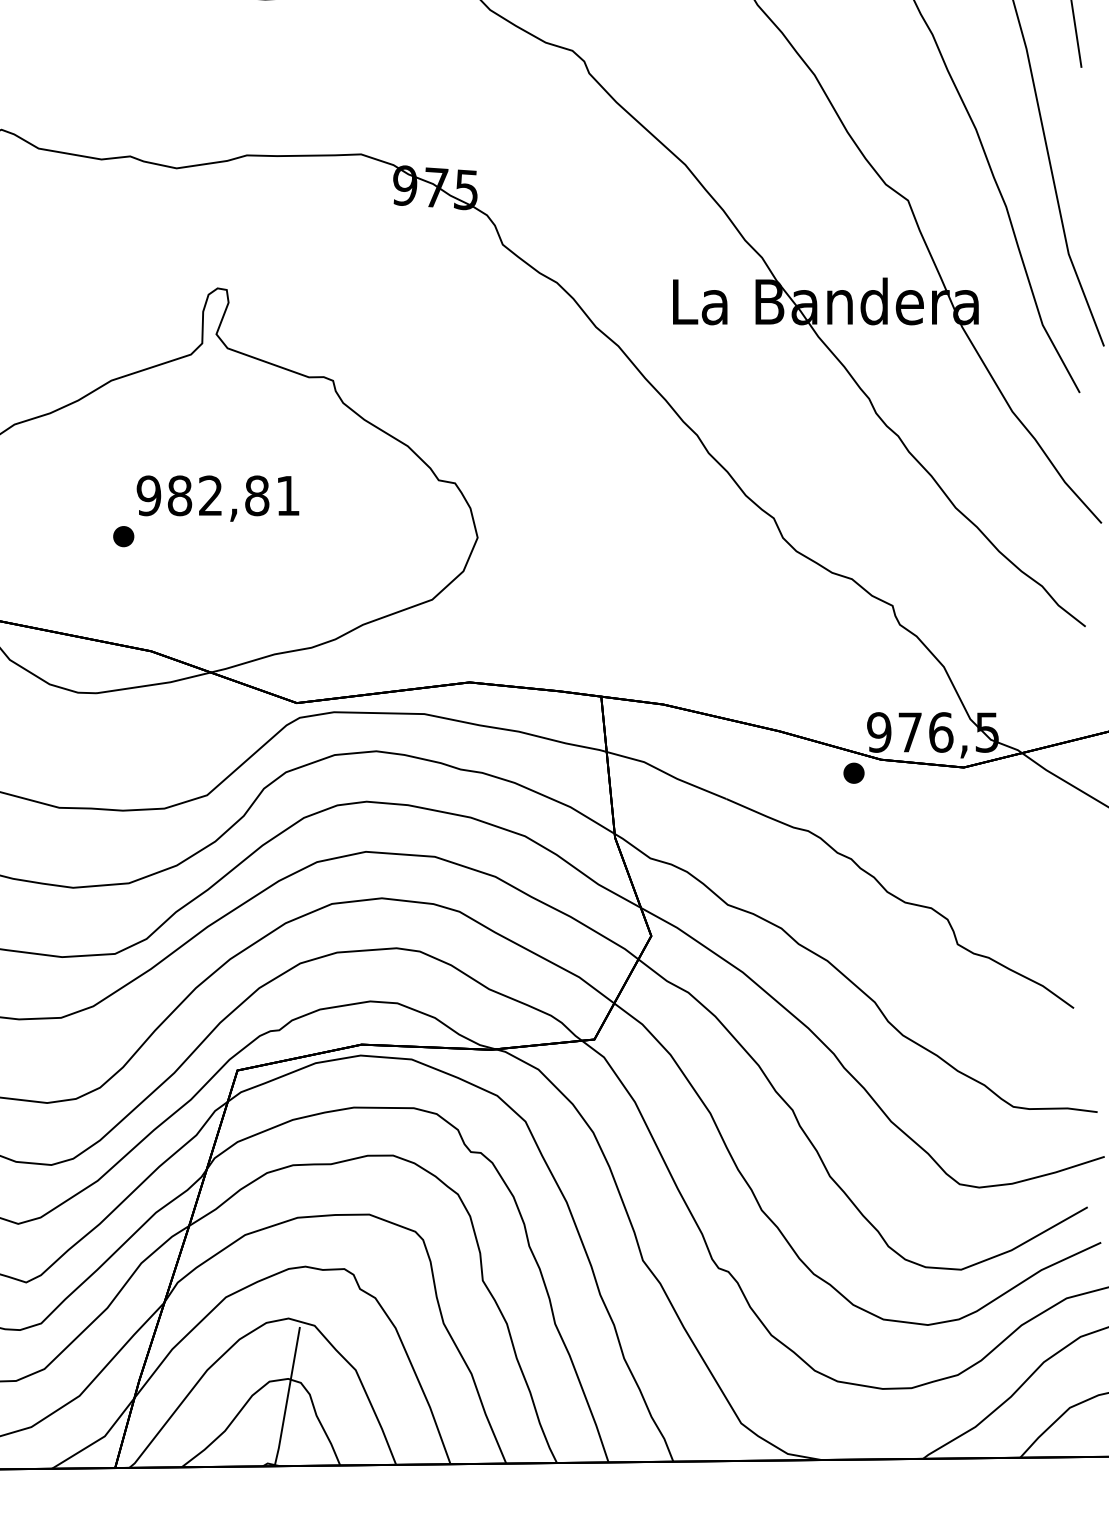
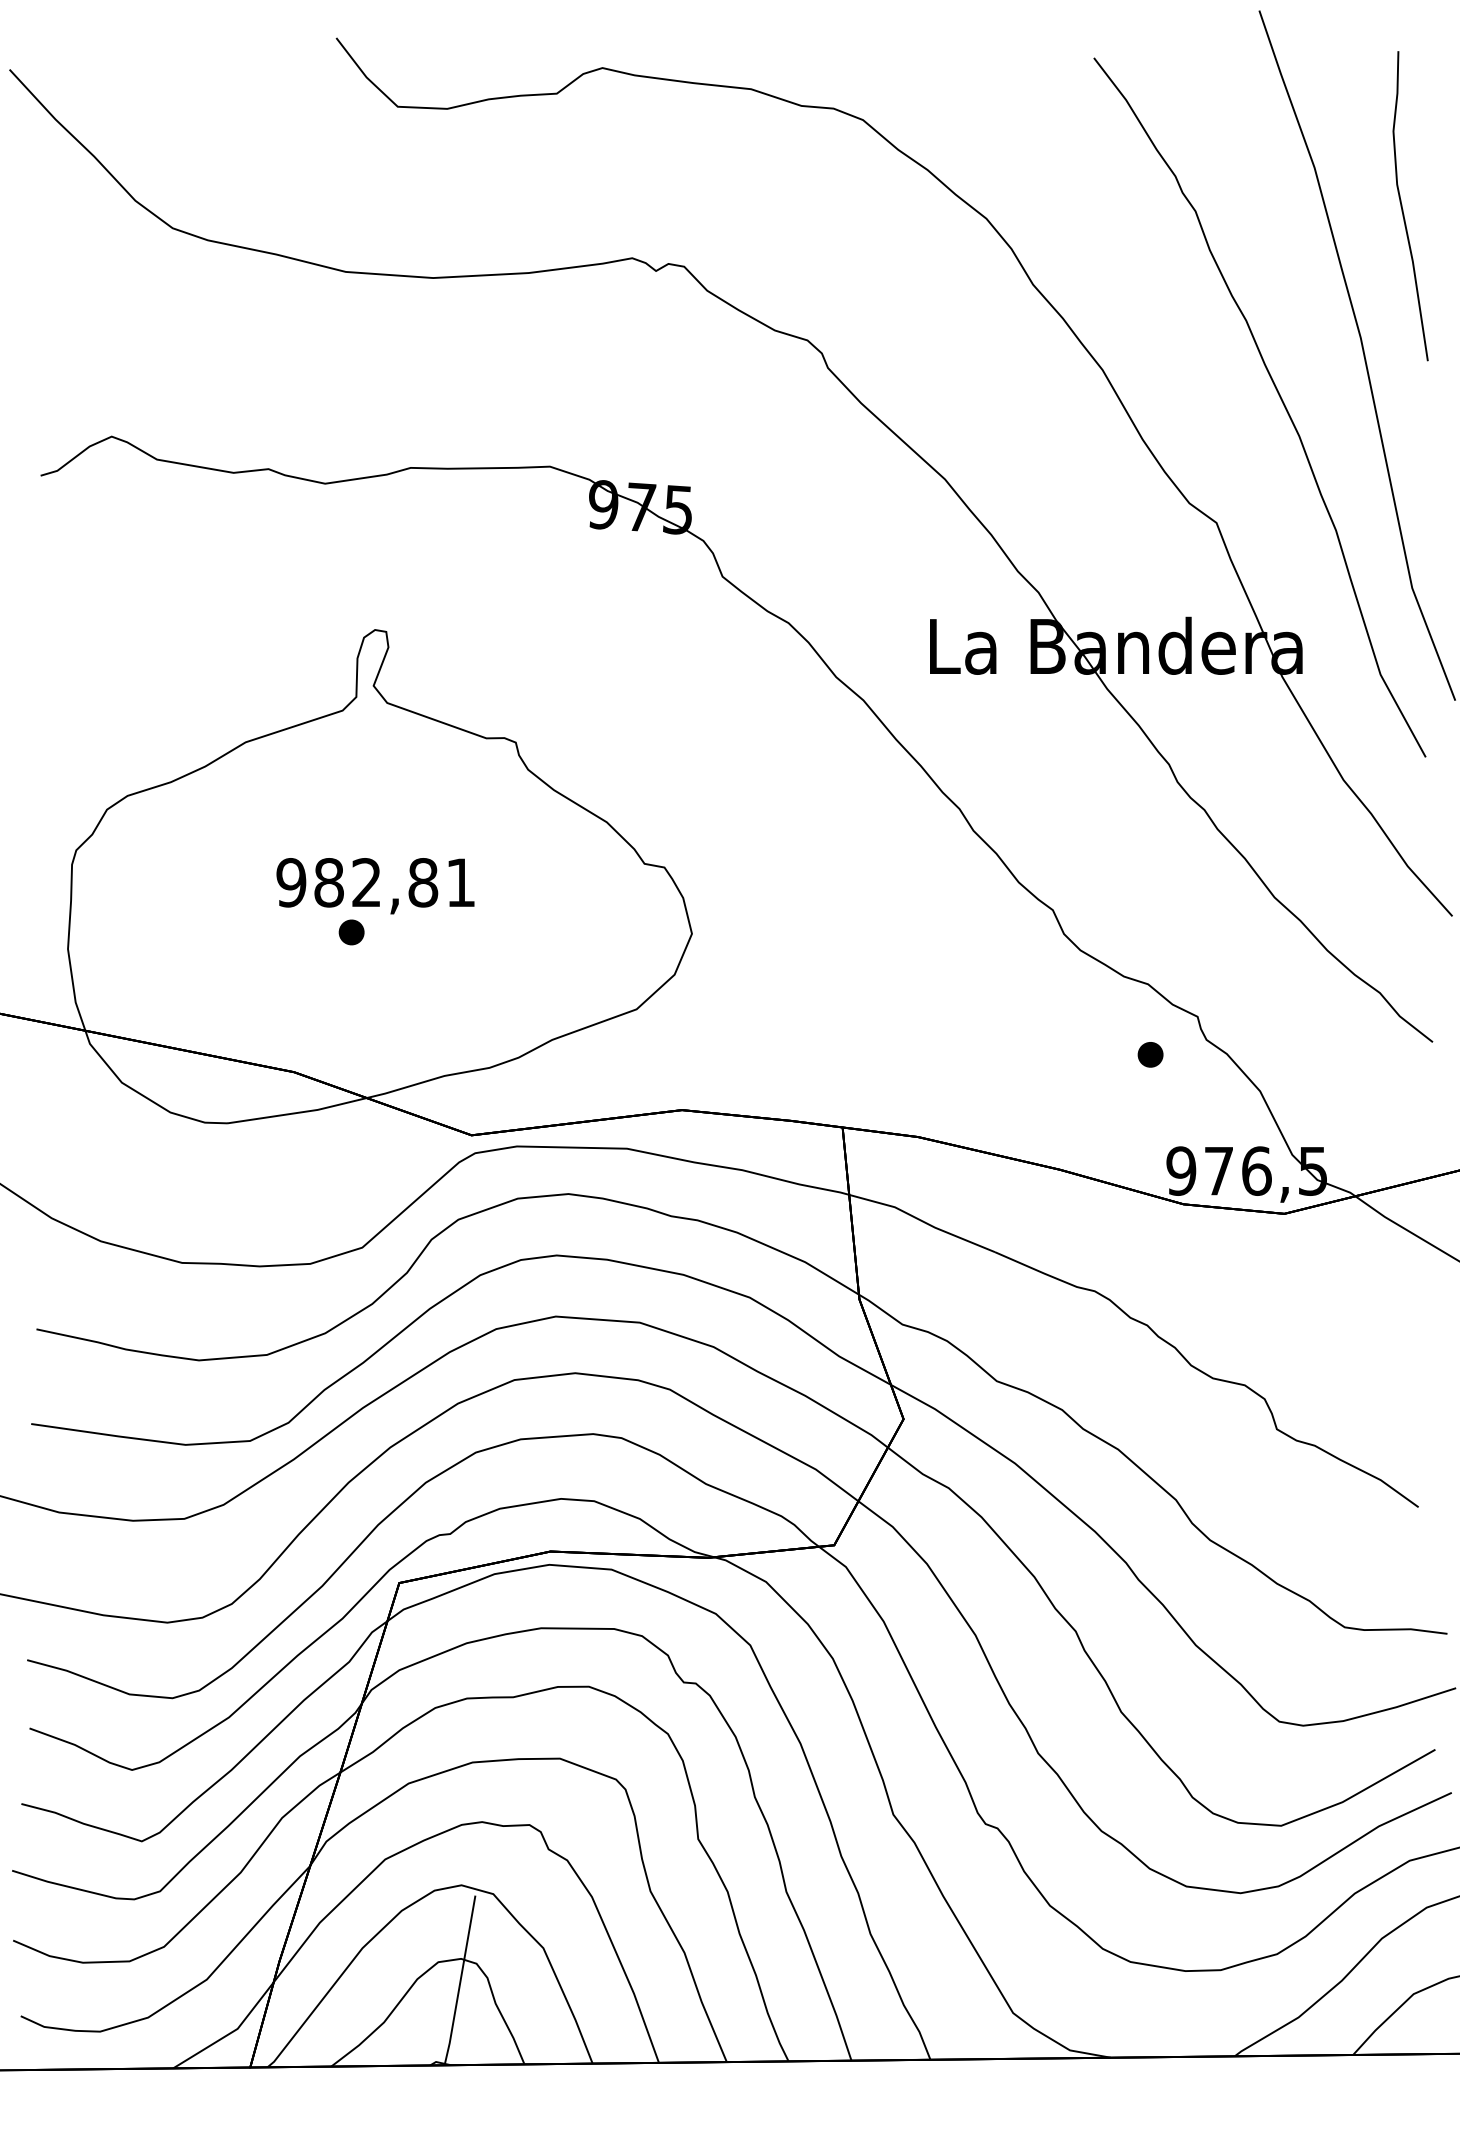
part: (123, 536) -> (351, 932), moved
part: (853, 772) -> (1150, 1054), moved

